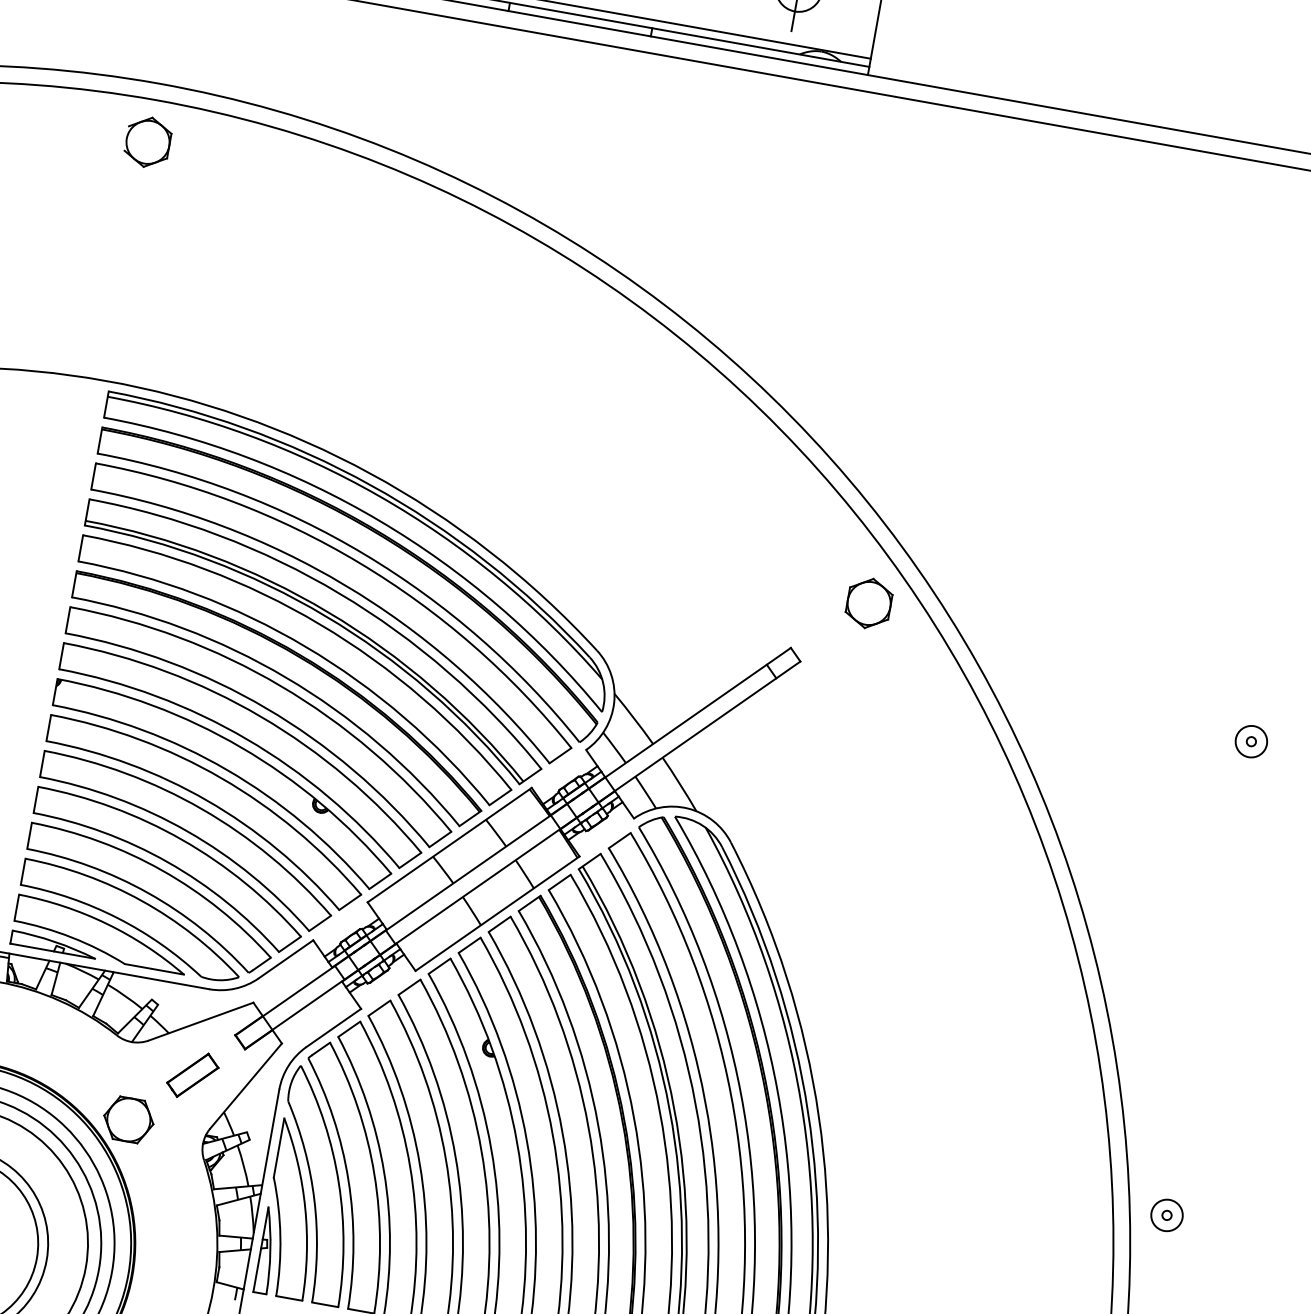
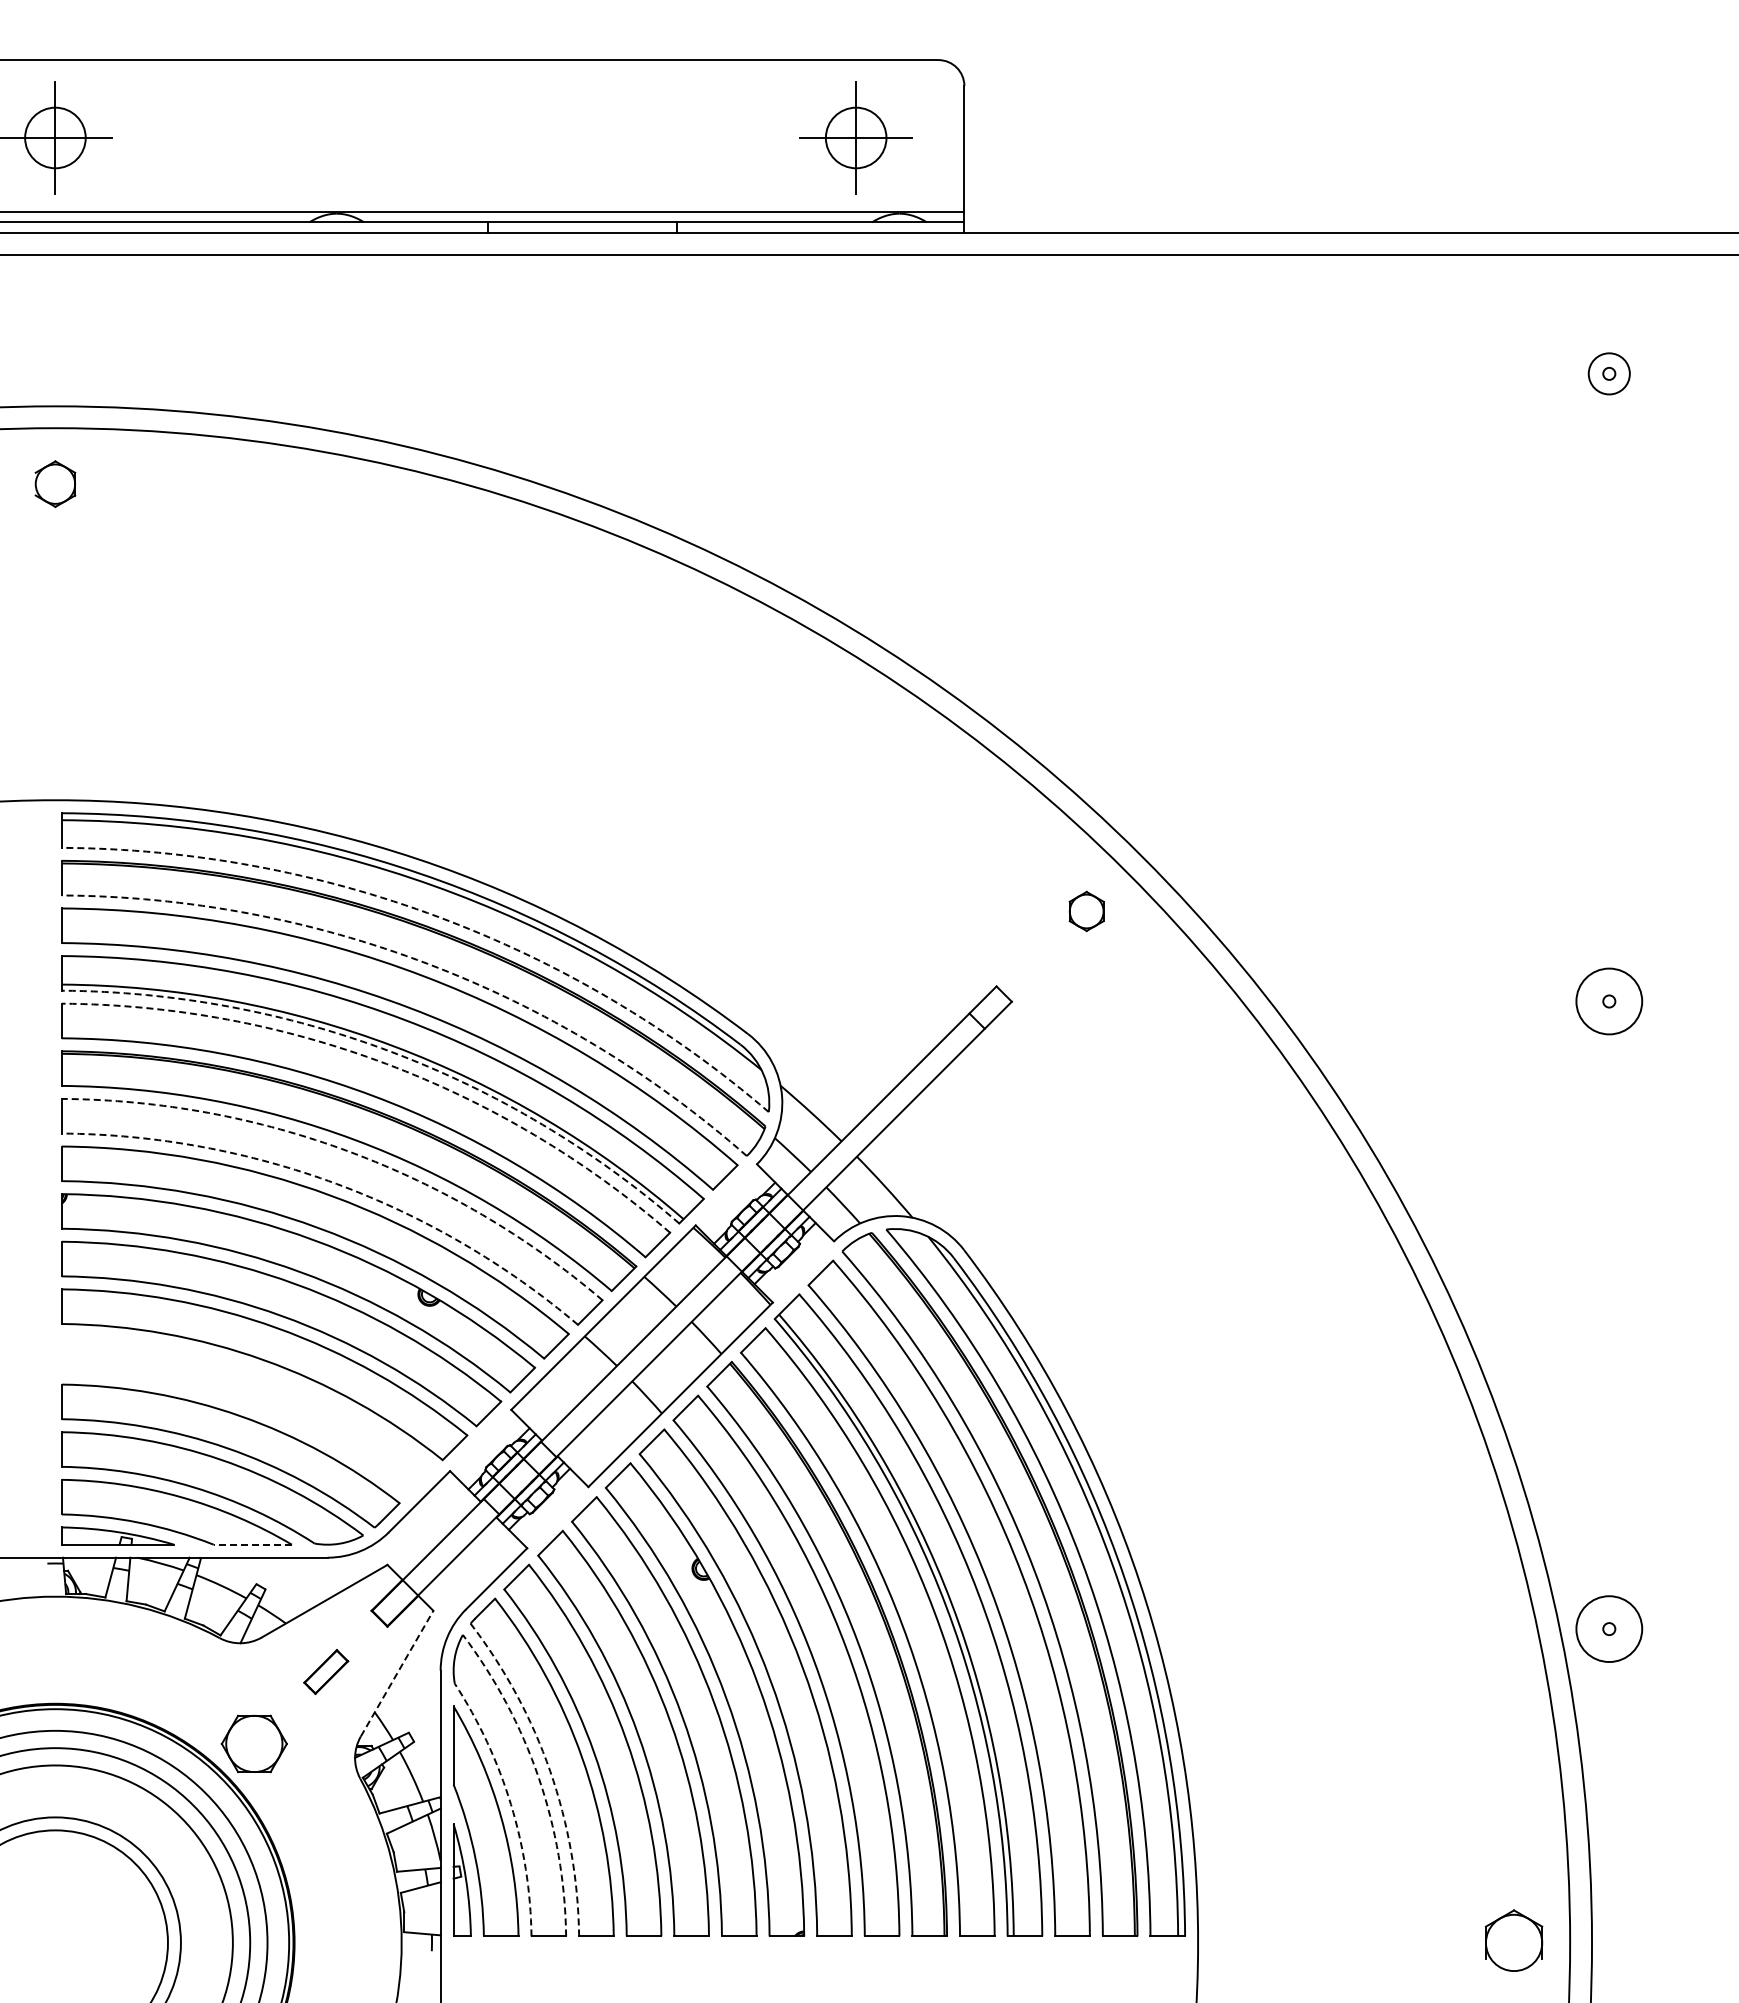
part: (148, 141) -> (55, 483), size x0.7
arc: (378, 520) -> (438, 917), solid -> dashed
arc: (364, 554) -> (427, 963), solid -> dashed
part: (868, 603) -> (1086, 911), size x0.6
arc: (325, 615) -> (391, 1051), solid -> dashed
arc: (320, 624) -> (386, 1063), solid -> dashed
arc: (281, 685) -> (350, 1151), solid -> dashed
arc: (266, 707) -> (336, 1183), solid -> dashed
circle: (1250, 741) -> (1608, 1001), size x1.6
part: (171, 865) -> (251, 1407), removed
line: (154, 969) -> (252, 1544), solid -> dashed
part: (192, 1074) -> (325, 1671), size x0.7
line: (246, 1086) -> (397, 1673), solid -> dashed
arc: (348, 1180) -> (550, 1771), solid -> dashed
arc: (338, 1183) -> (538, 1777), solid -> dashed
arc: (314, 1200) -> (511, 1804), solid -> dashed
circle: (1166, 1214) -> (1608, 1628), size x1.6

